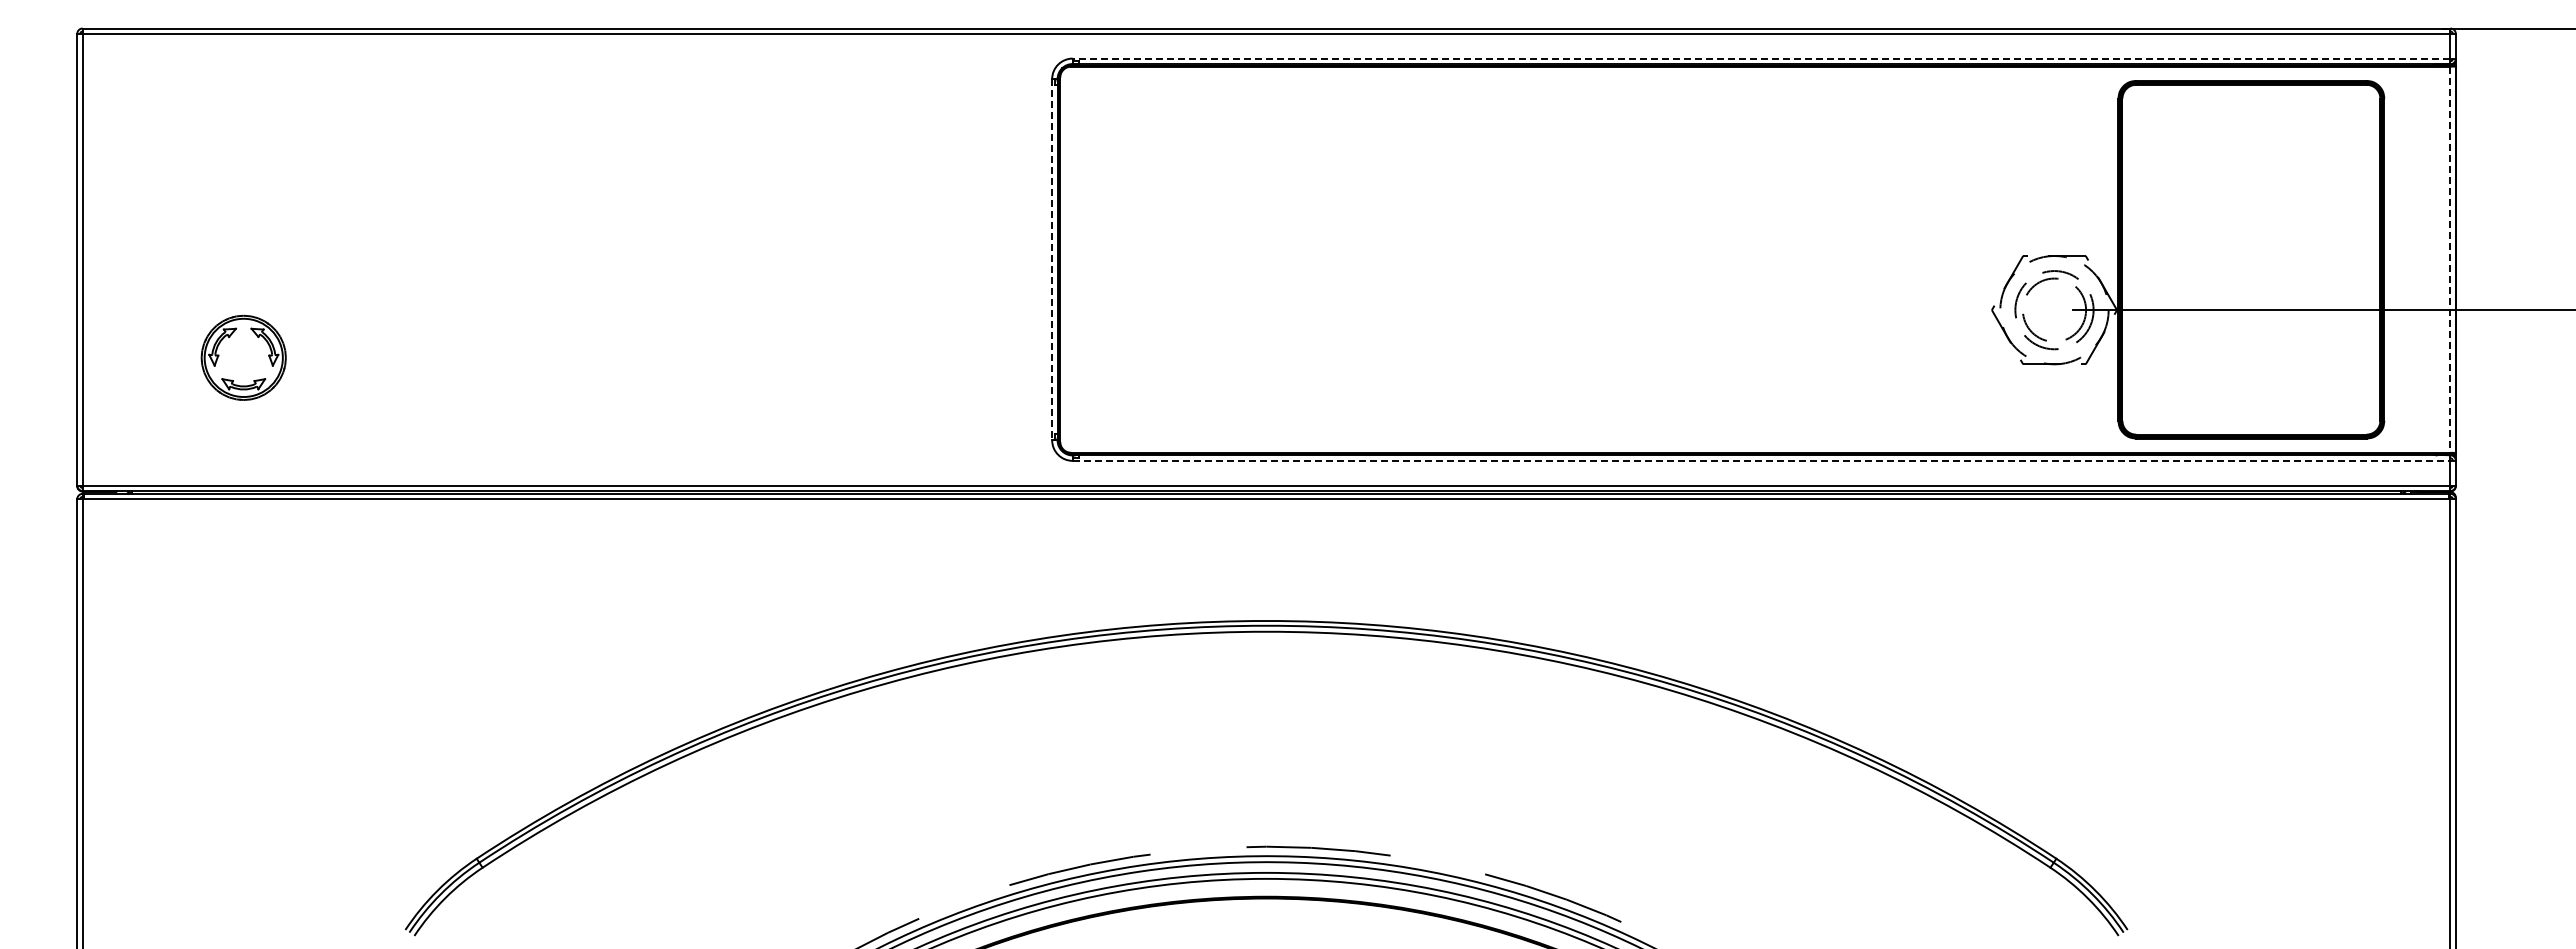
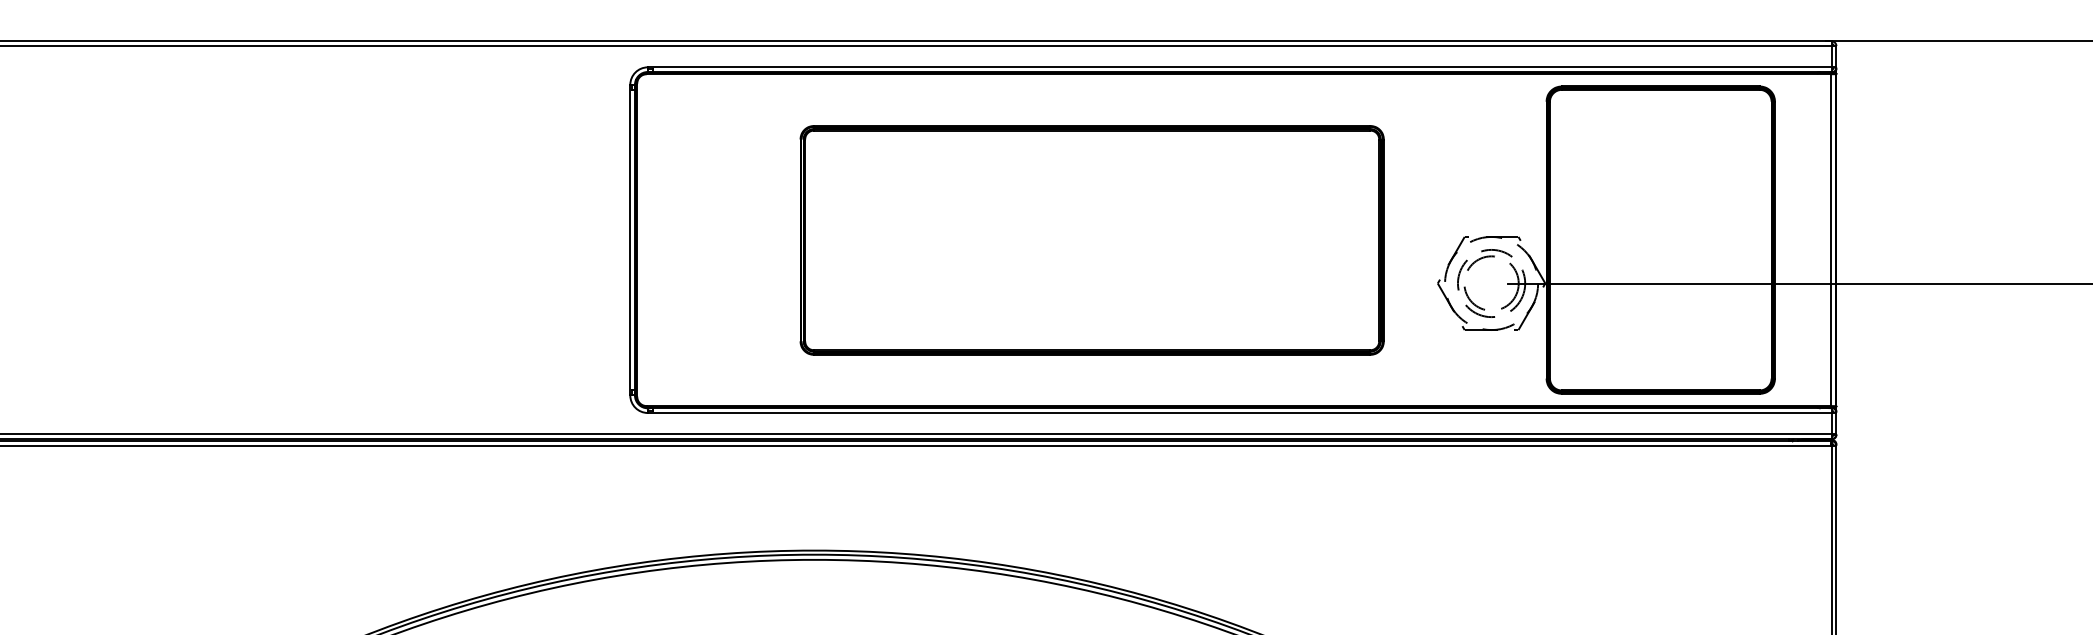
line: (1761, 58) -> (1239, 67), dashed -> solid
line: (1052, 259) -> (630, 239), dashed -> solid
part: (1589, 260) -> (1092, 240), added
line: (2449, 260) -> (1831, 240), dashed -> solid
line: (1761, 460) -> (1239, 412), dashed -> solid

